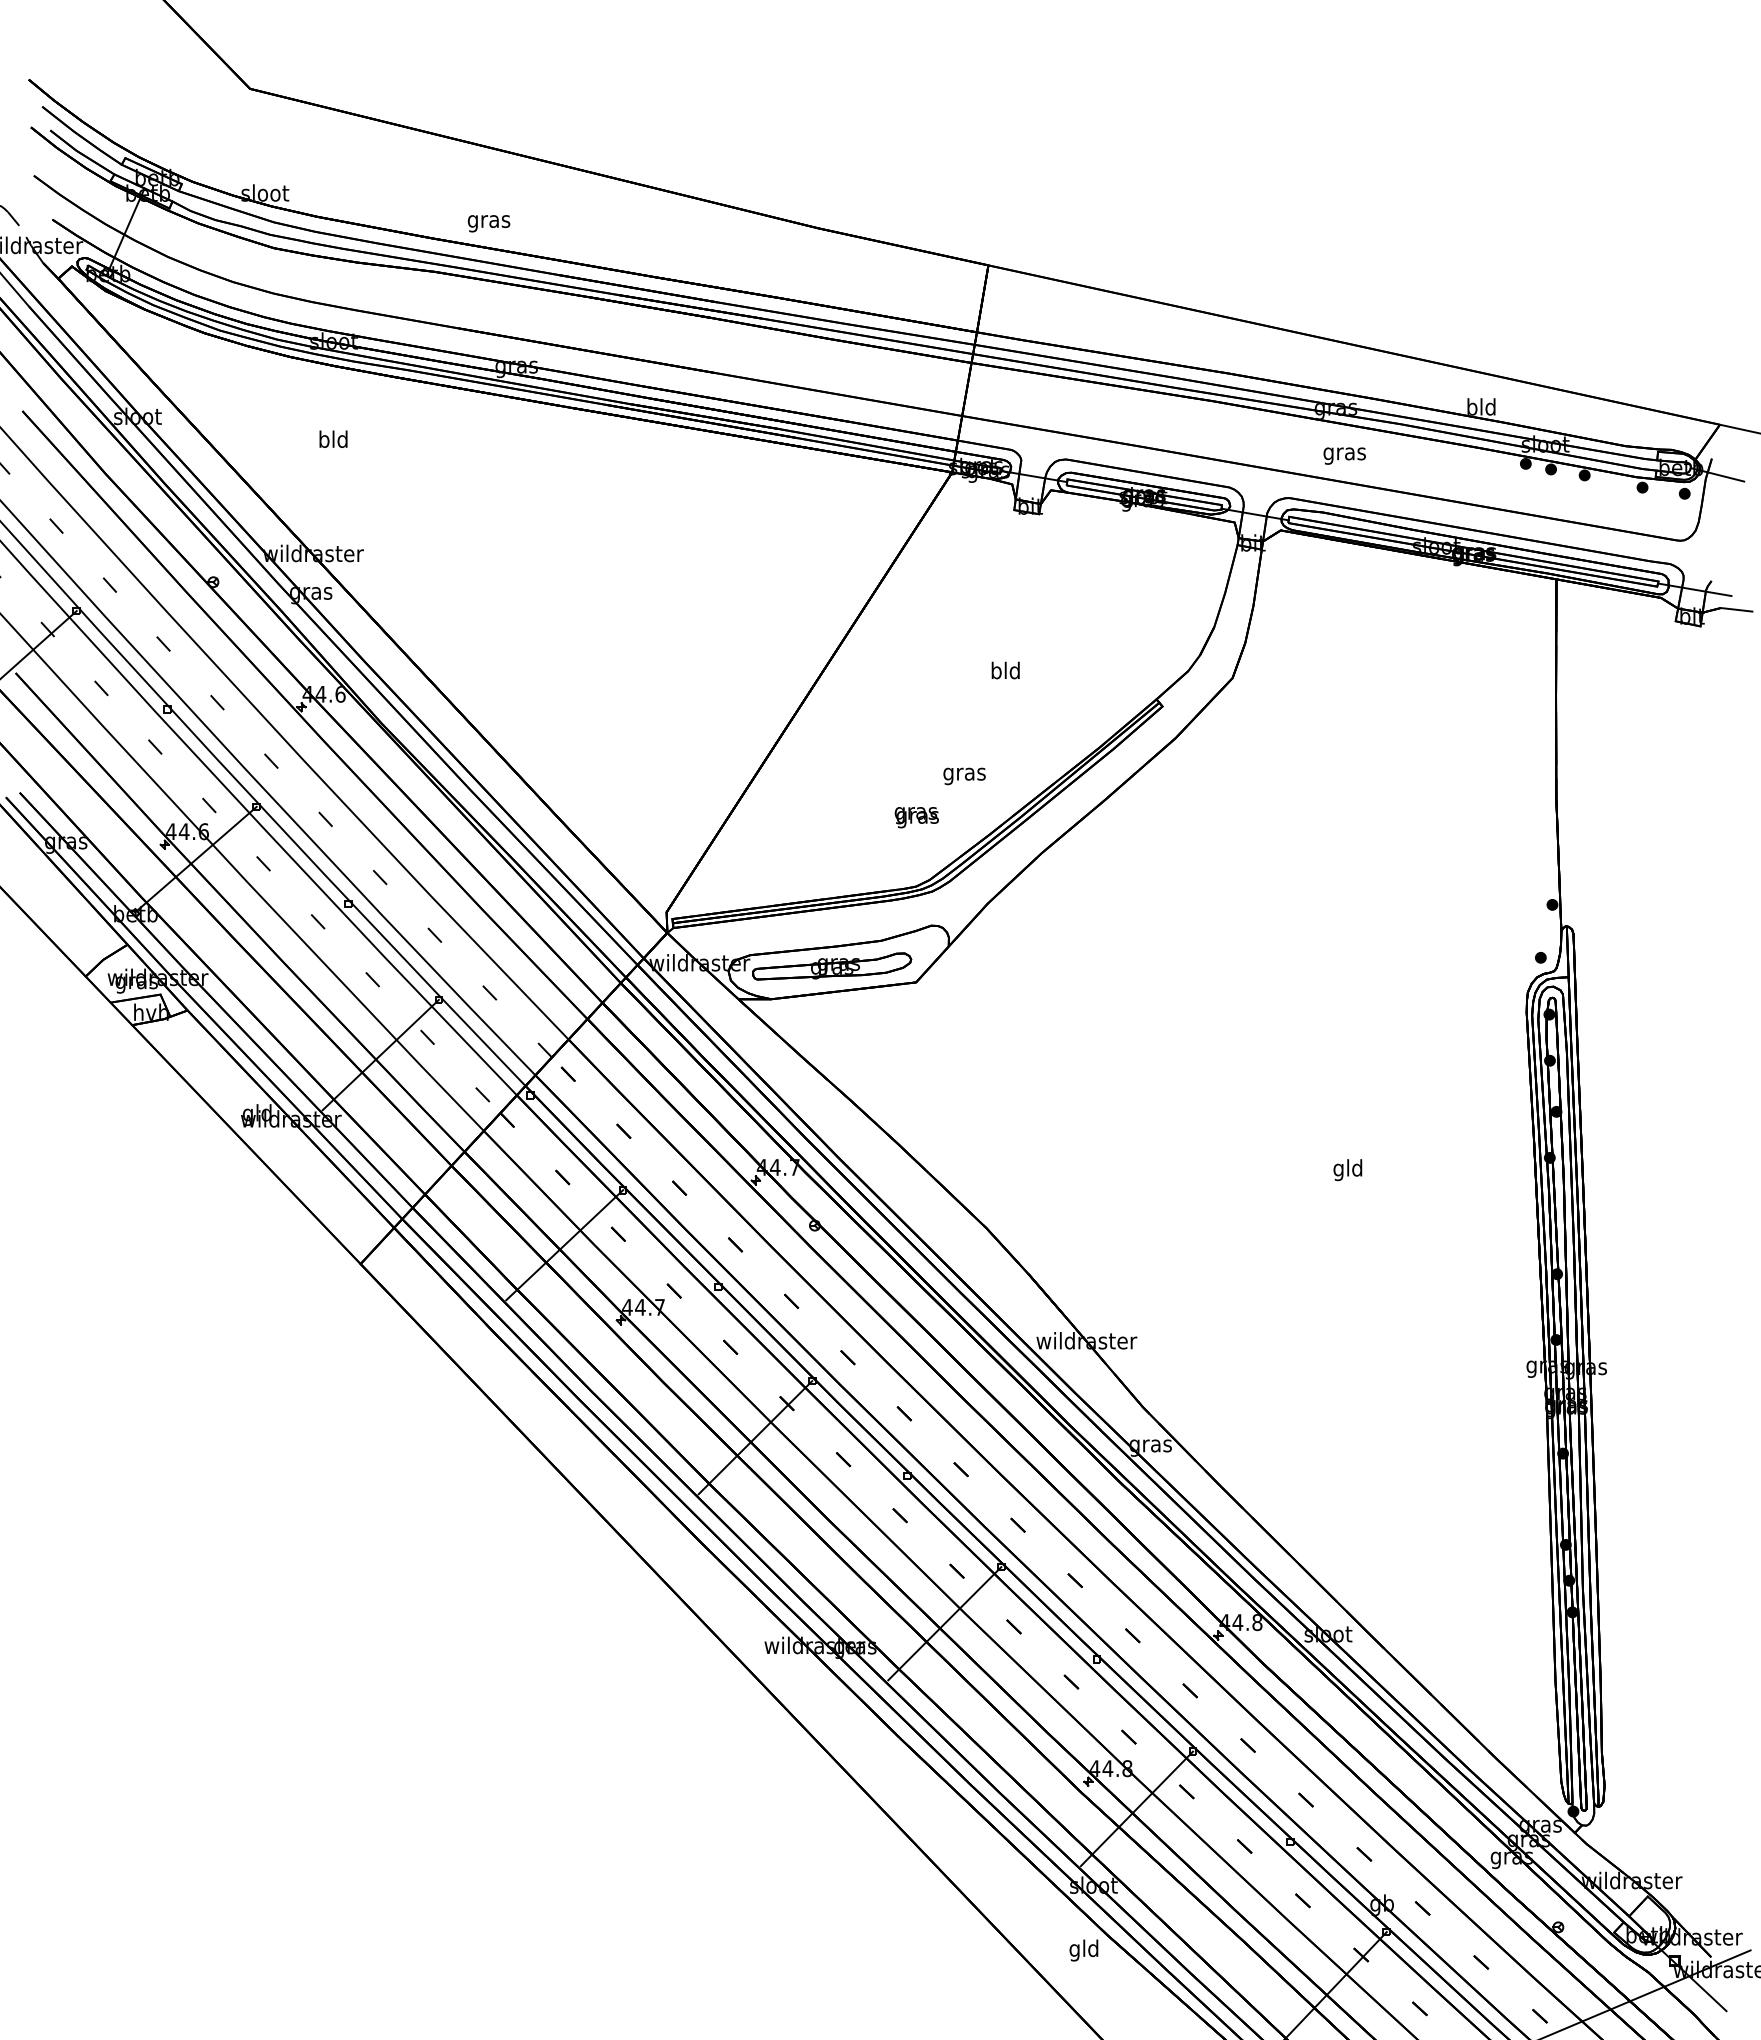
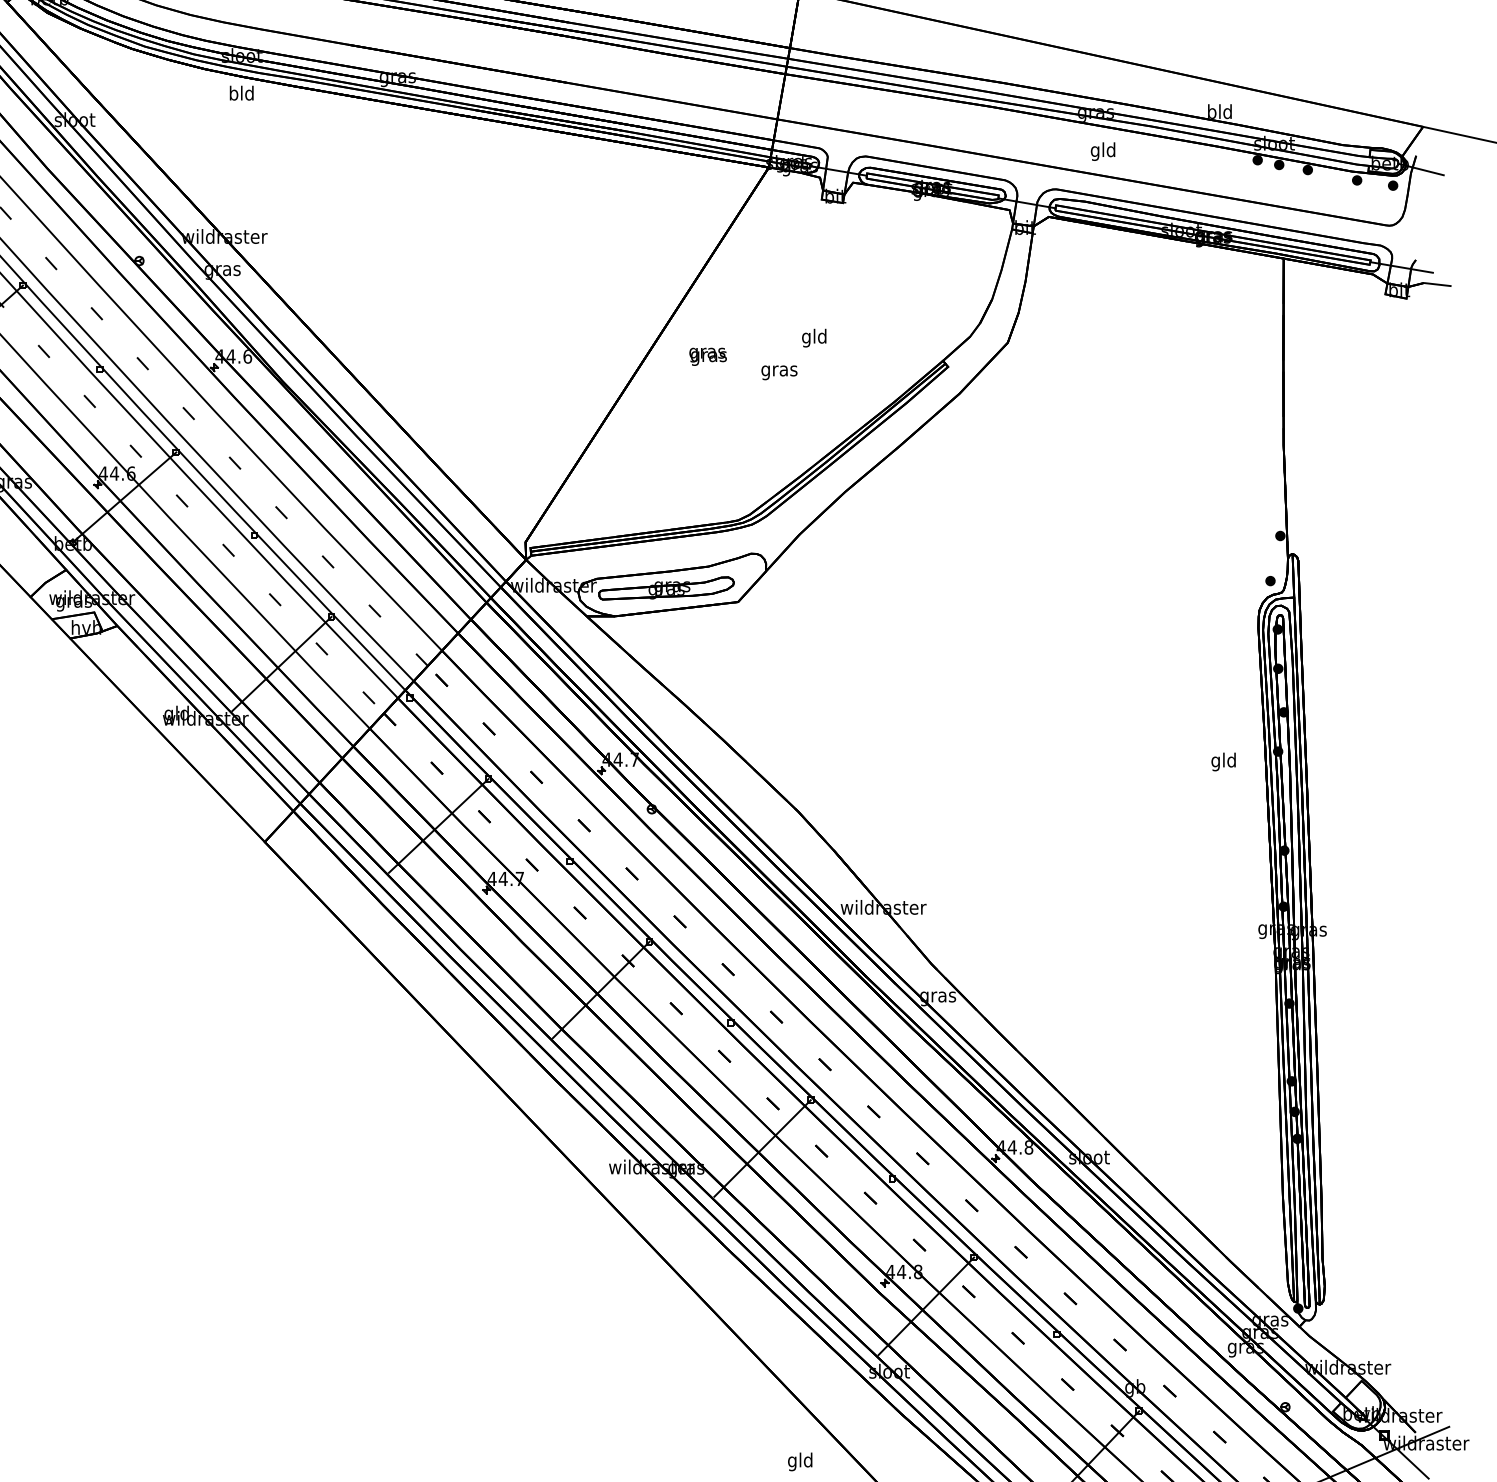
text: (333, 438) -> (241, 92), moved
text: (1344, 453) -> (1103, 151), gras -> gld
text: (996, 672) -> (806, 337), bld -> gld
text: (964, 776) -> (779, 372), moved
text: (916, 817) -> (707, 356), moved
text: (1347, 1170) -> (1223, 762), moved
text: (1083, 1950) -> (799, 1461), moved

